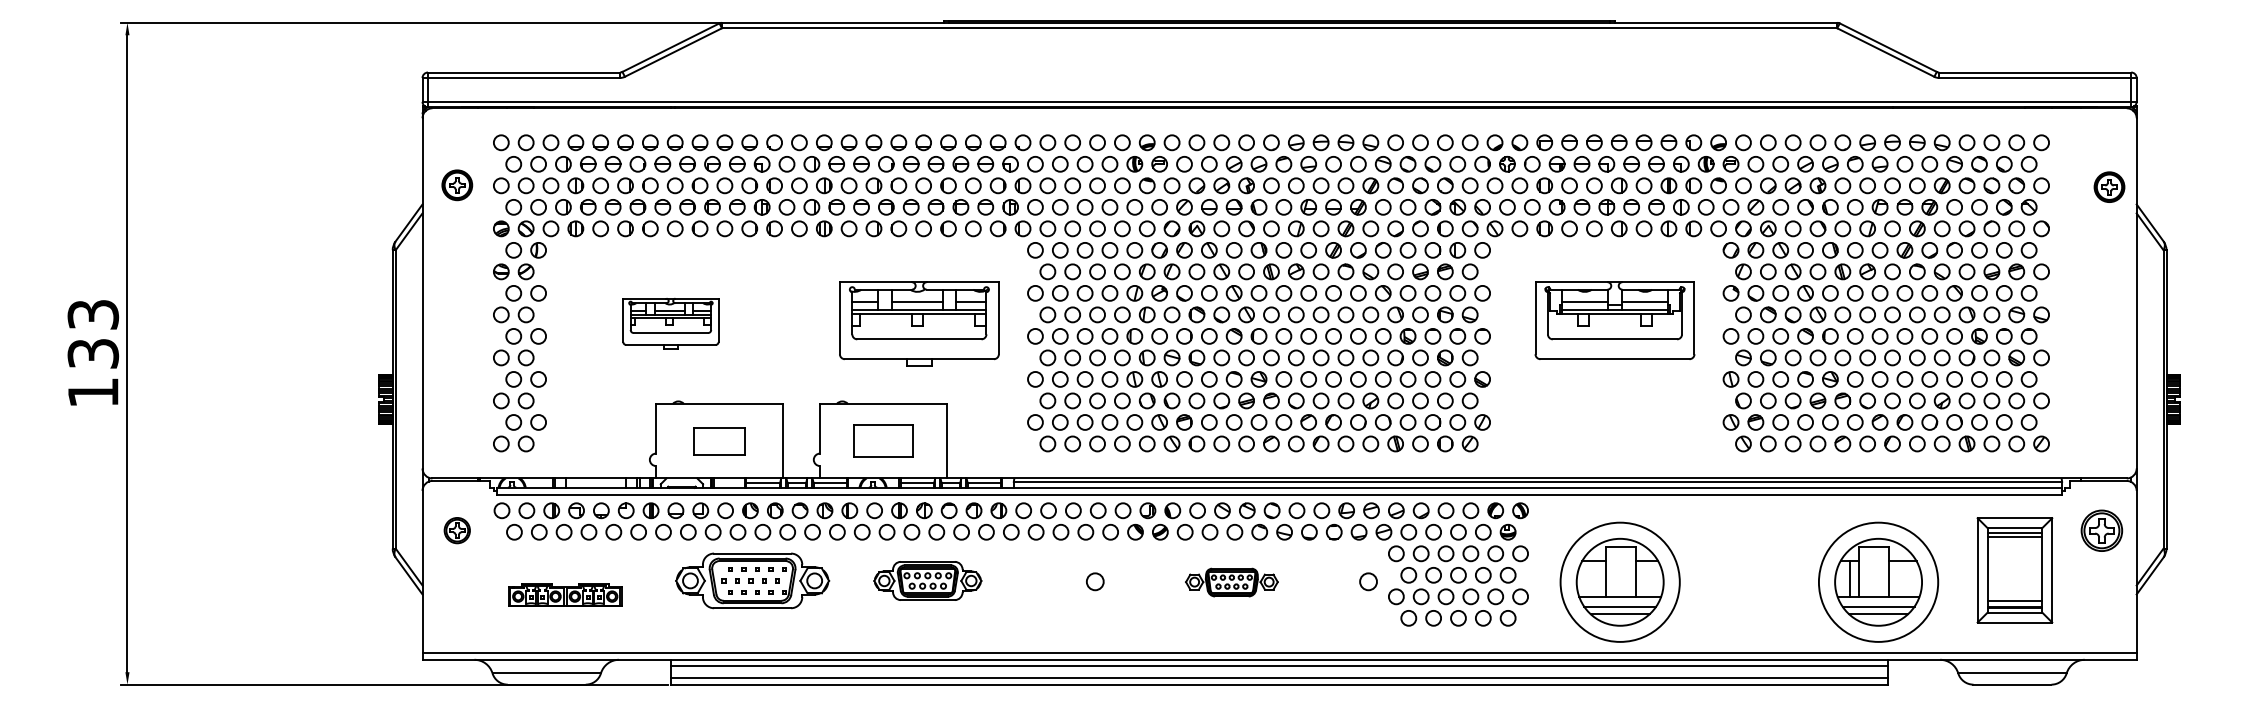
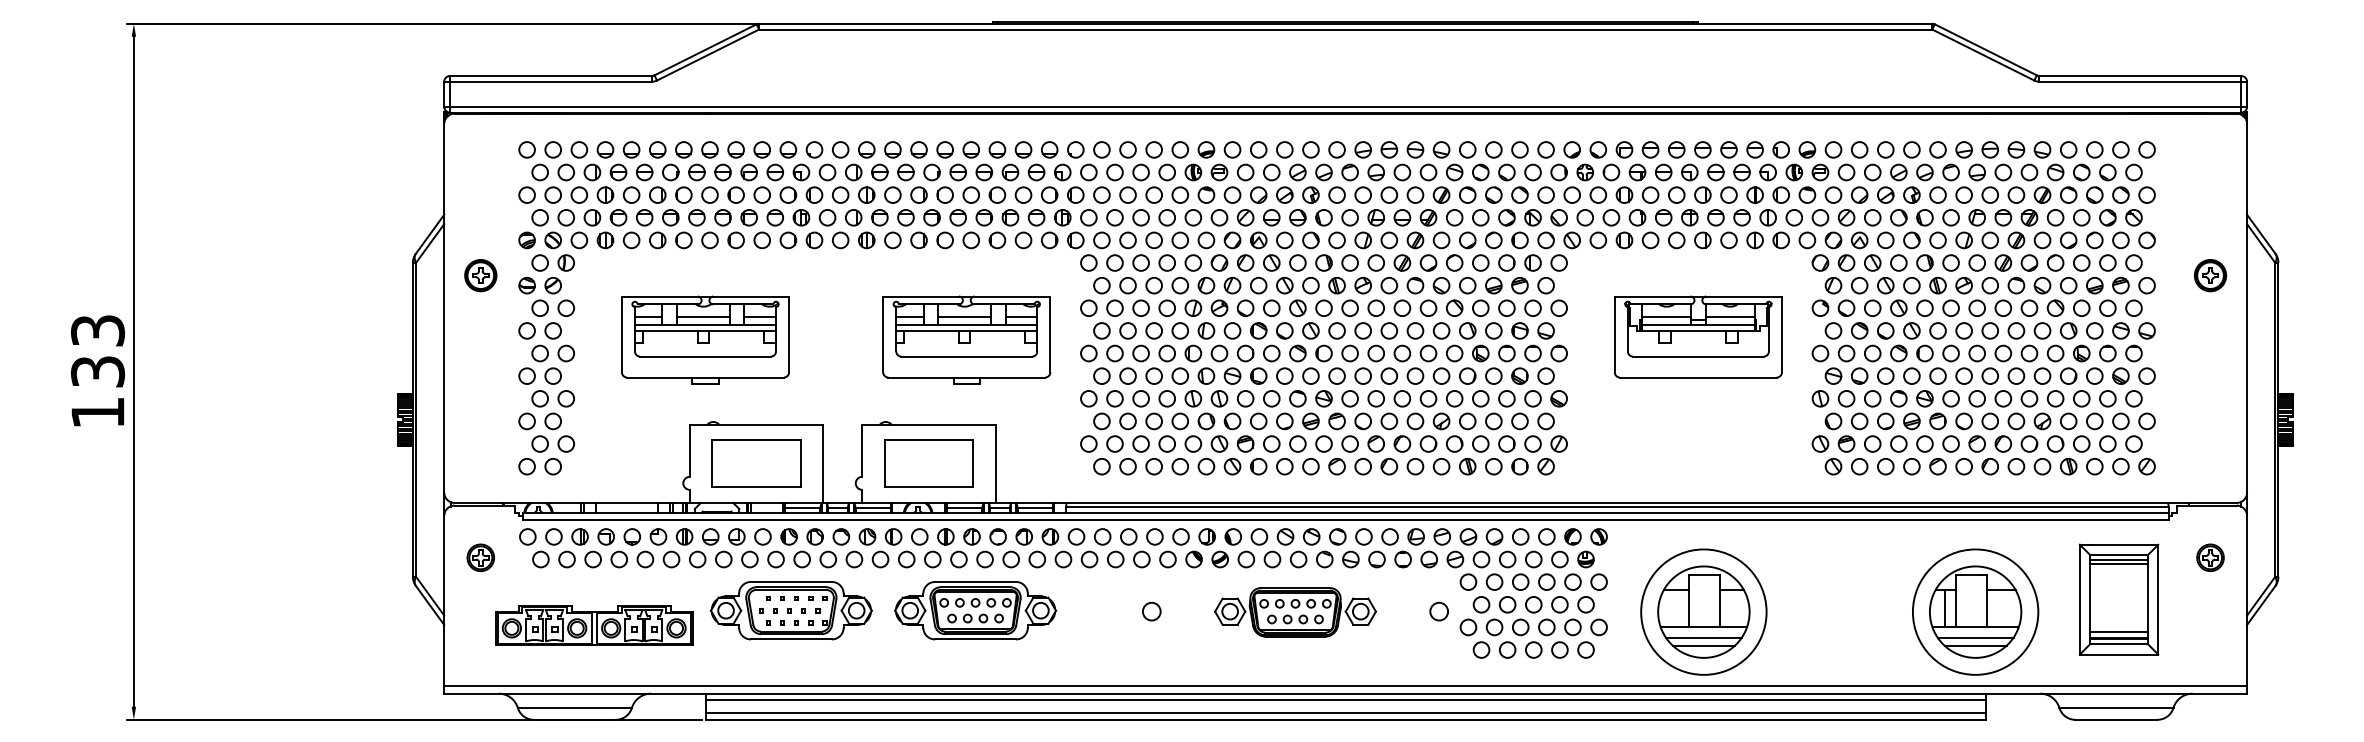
part: (457, 185) -> (480, 275), moved
part: (2109, 187) -> (2210, 275), moved
part: (670, 323) -> (705, 339), size x1.67
part: (719, 440) -> (756, 463), size x1.67
part: (882, 440) -> (928, 463), size x1.43
part: (2101, 530) -> (2210, 557), size x0.62
part: (927, 580) -> (975, 610), size x1.43
part: (1231, 582) -> (1295, 612), size x1.67
part: (565, 594) -> (594, 625), size x1.67

